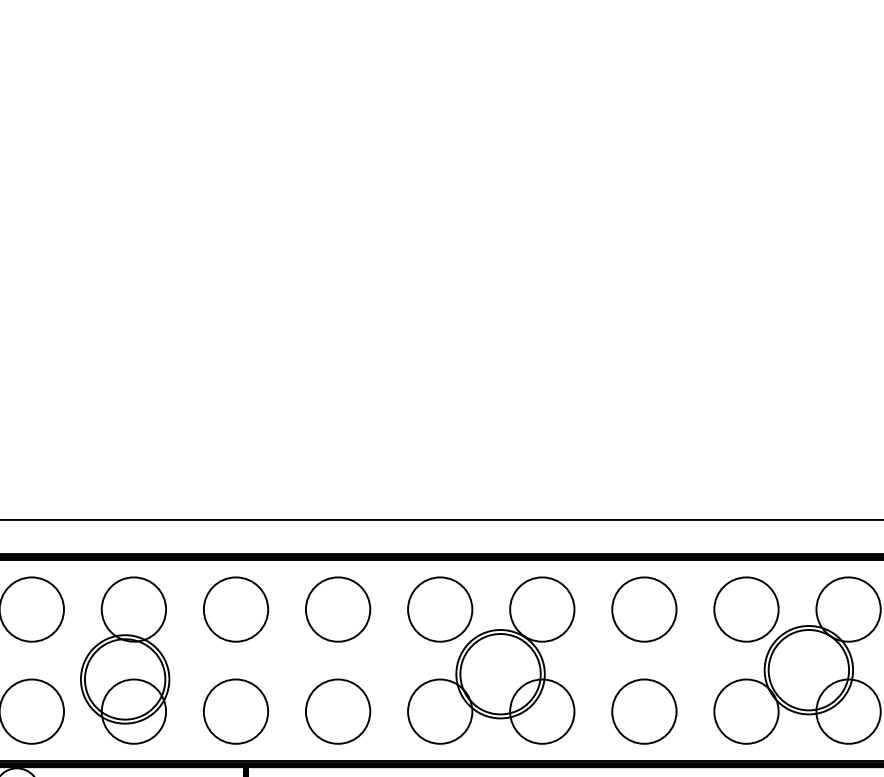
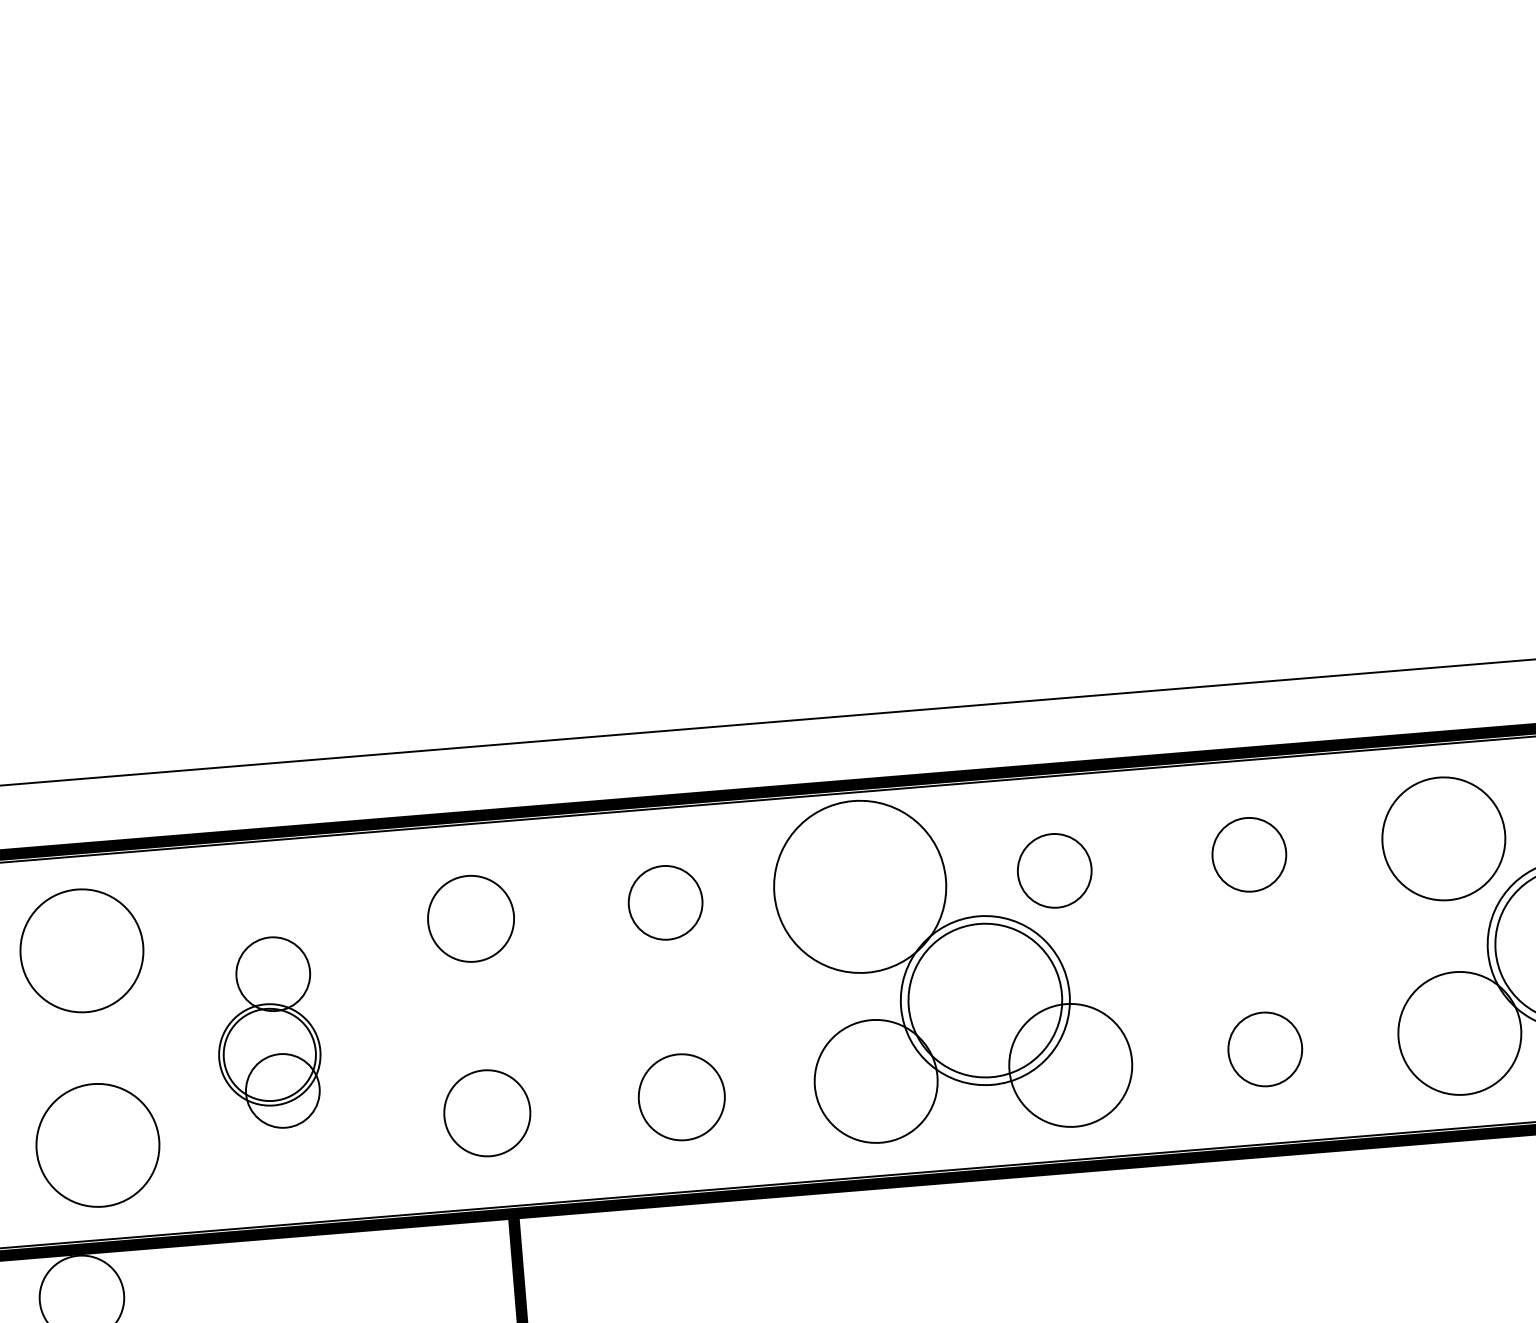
circle: (235, 609) -> (470, 918), size x0.7
circle: (337, 609) -> (664, 902), size x0.6
circle: (440, 609) -> (860, 886), size x1.4
circle: (542, 609) -> (1055, 870), size x0.6
circle: (644, 609) -> (1249, 854), size x0.6
part: (125, 660) -> (268, 1033), size x0.6
circle: (236, 711) -> (487, 1113), size x0.7
circle: (338, 711) -> (682, 1097), size x0.7
circle: (644, 711) -> (1265, 1049), size x0.6

